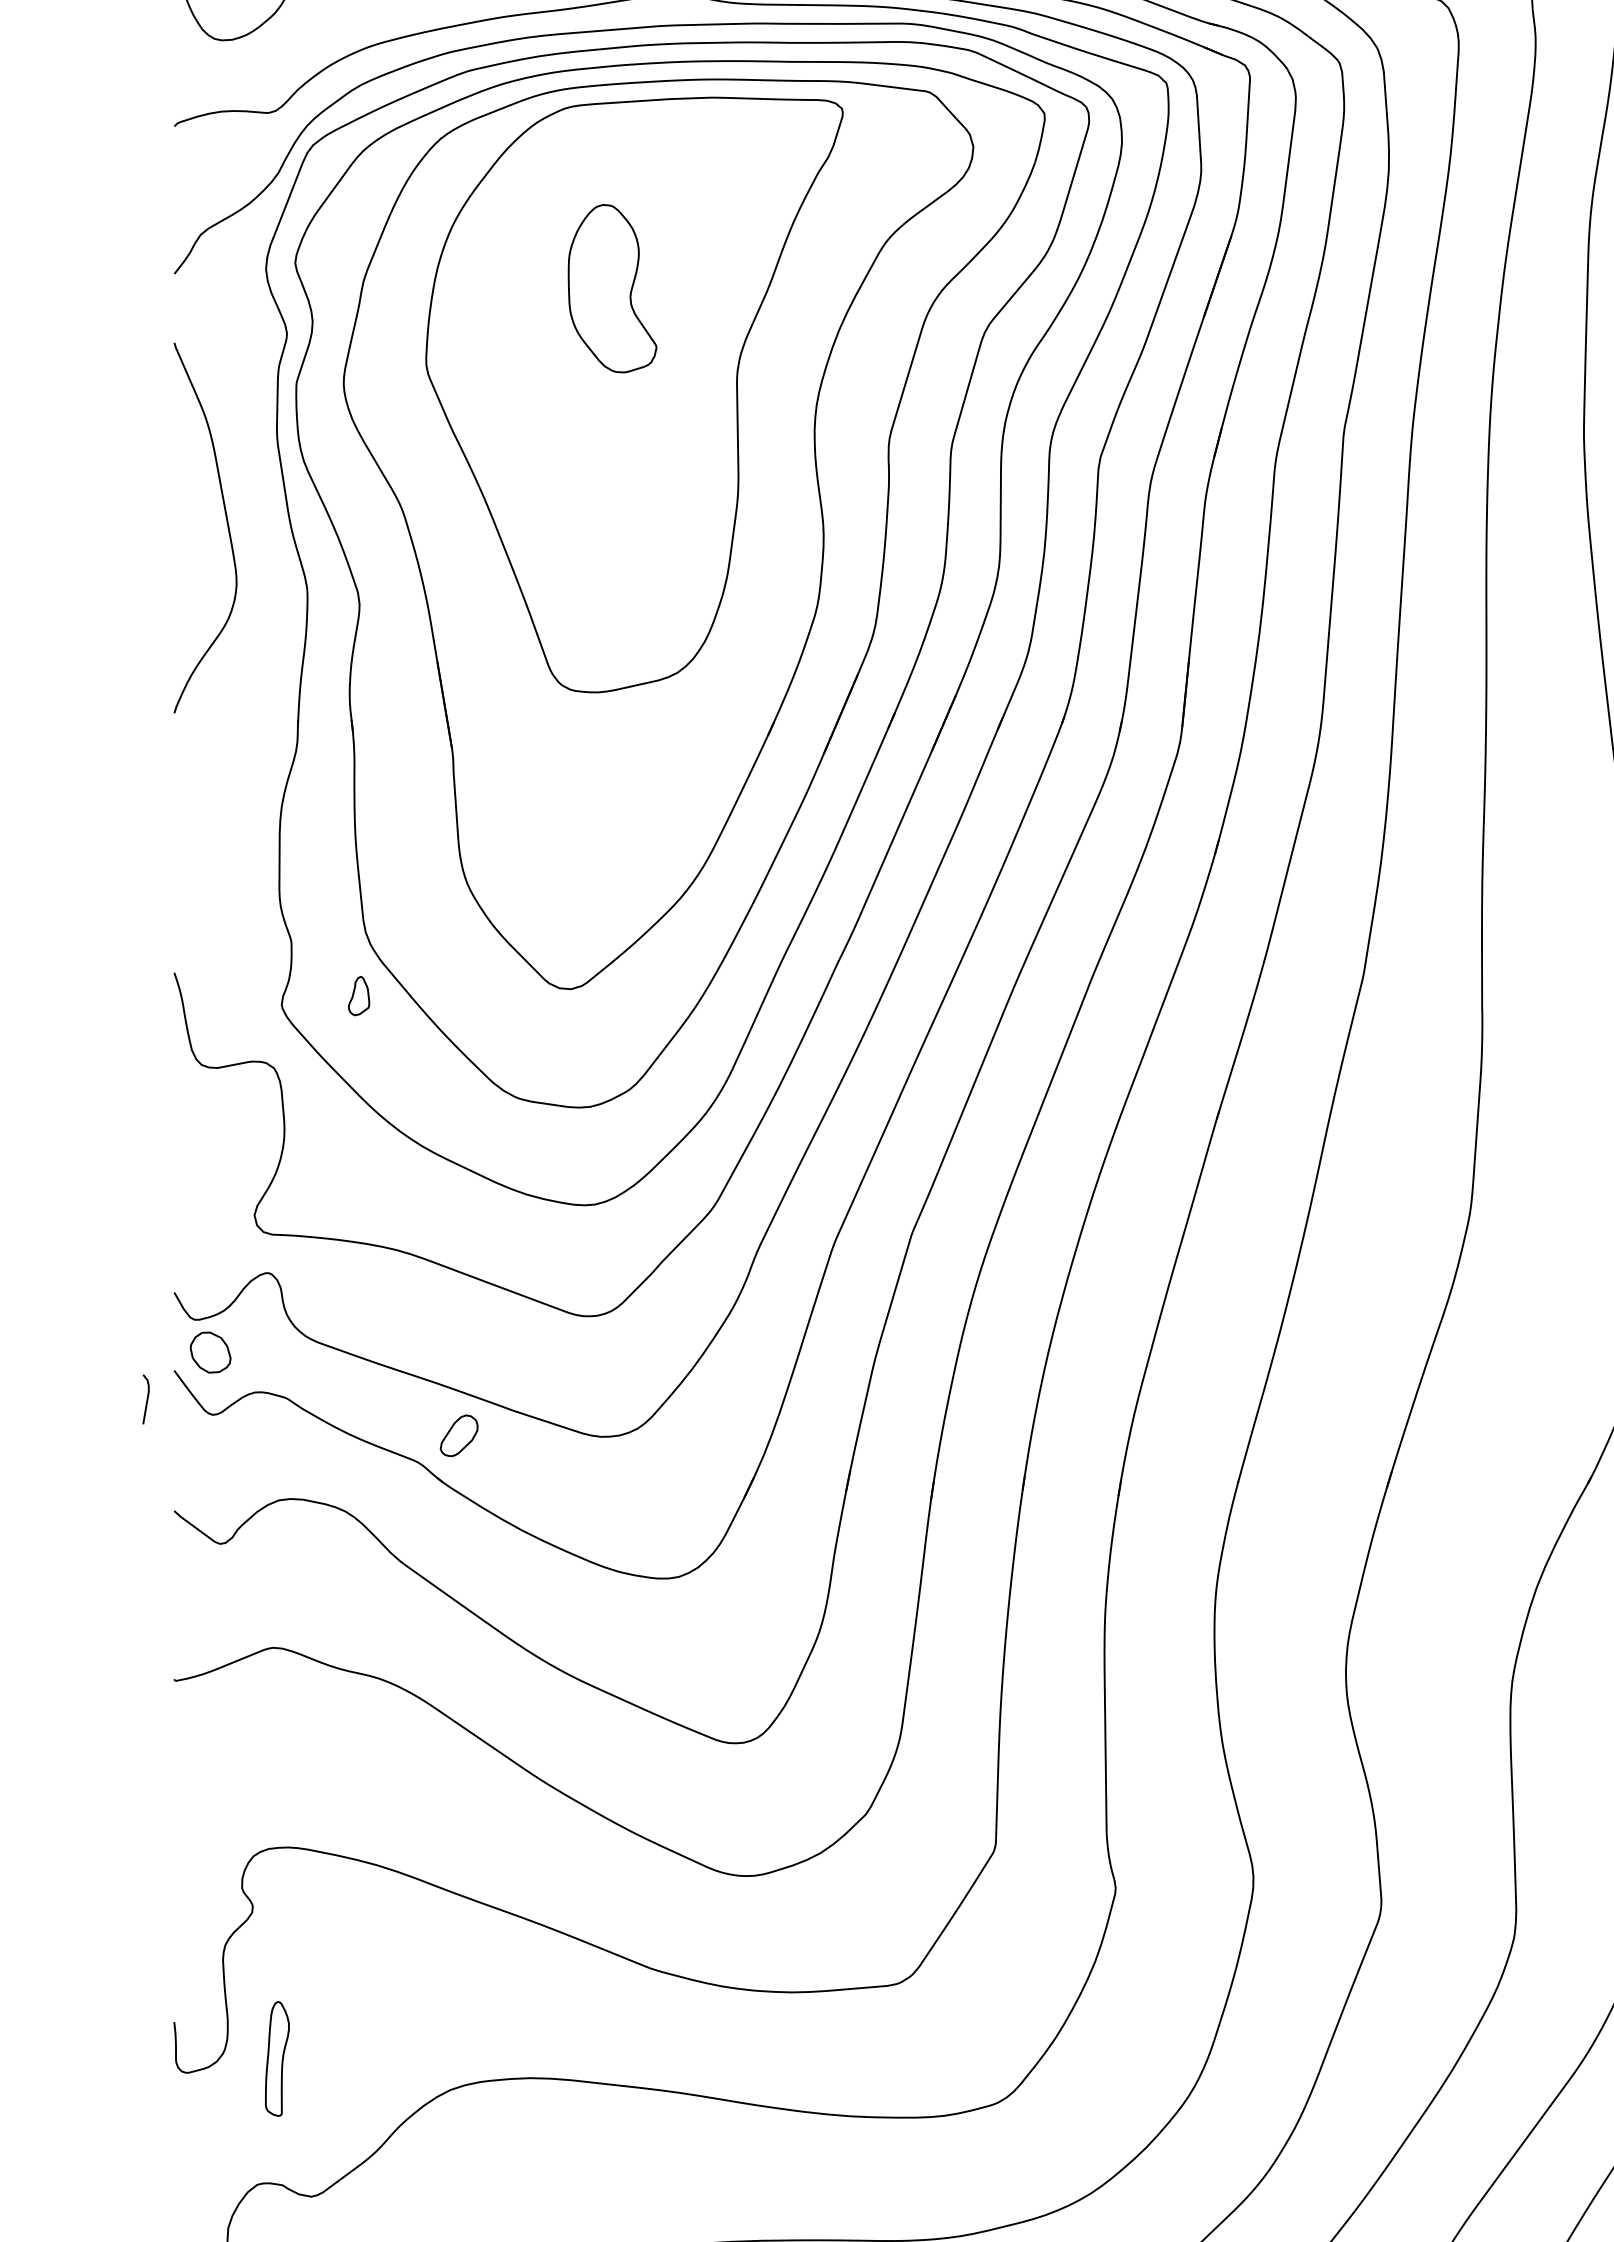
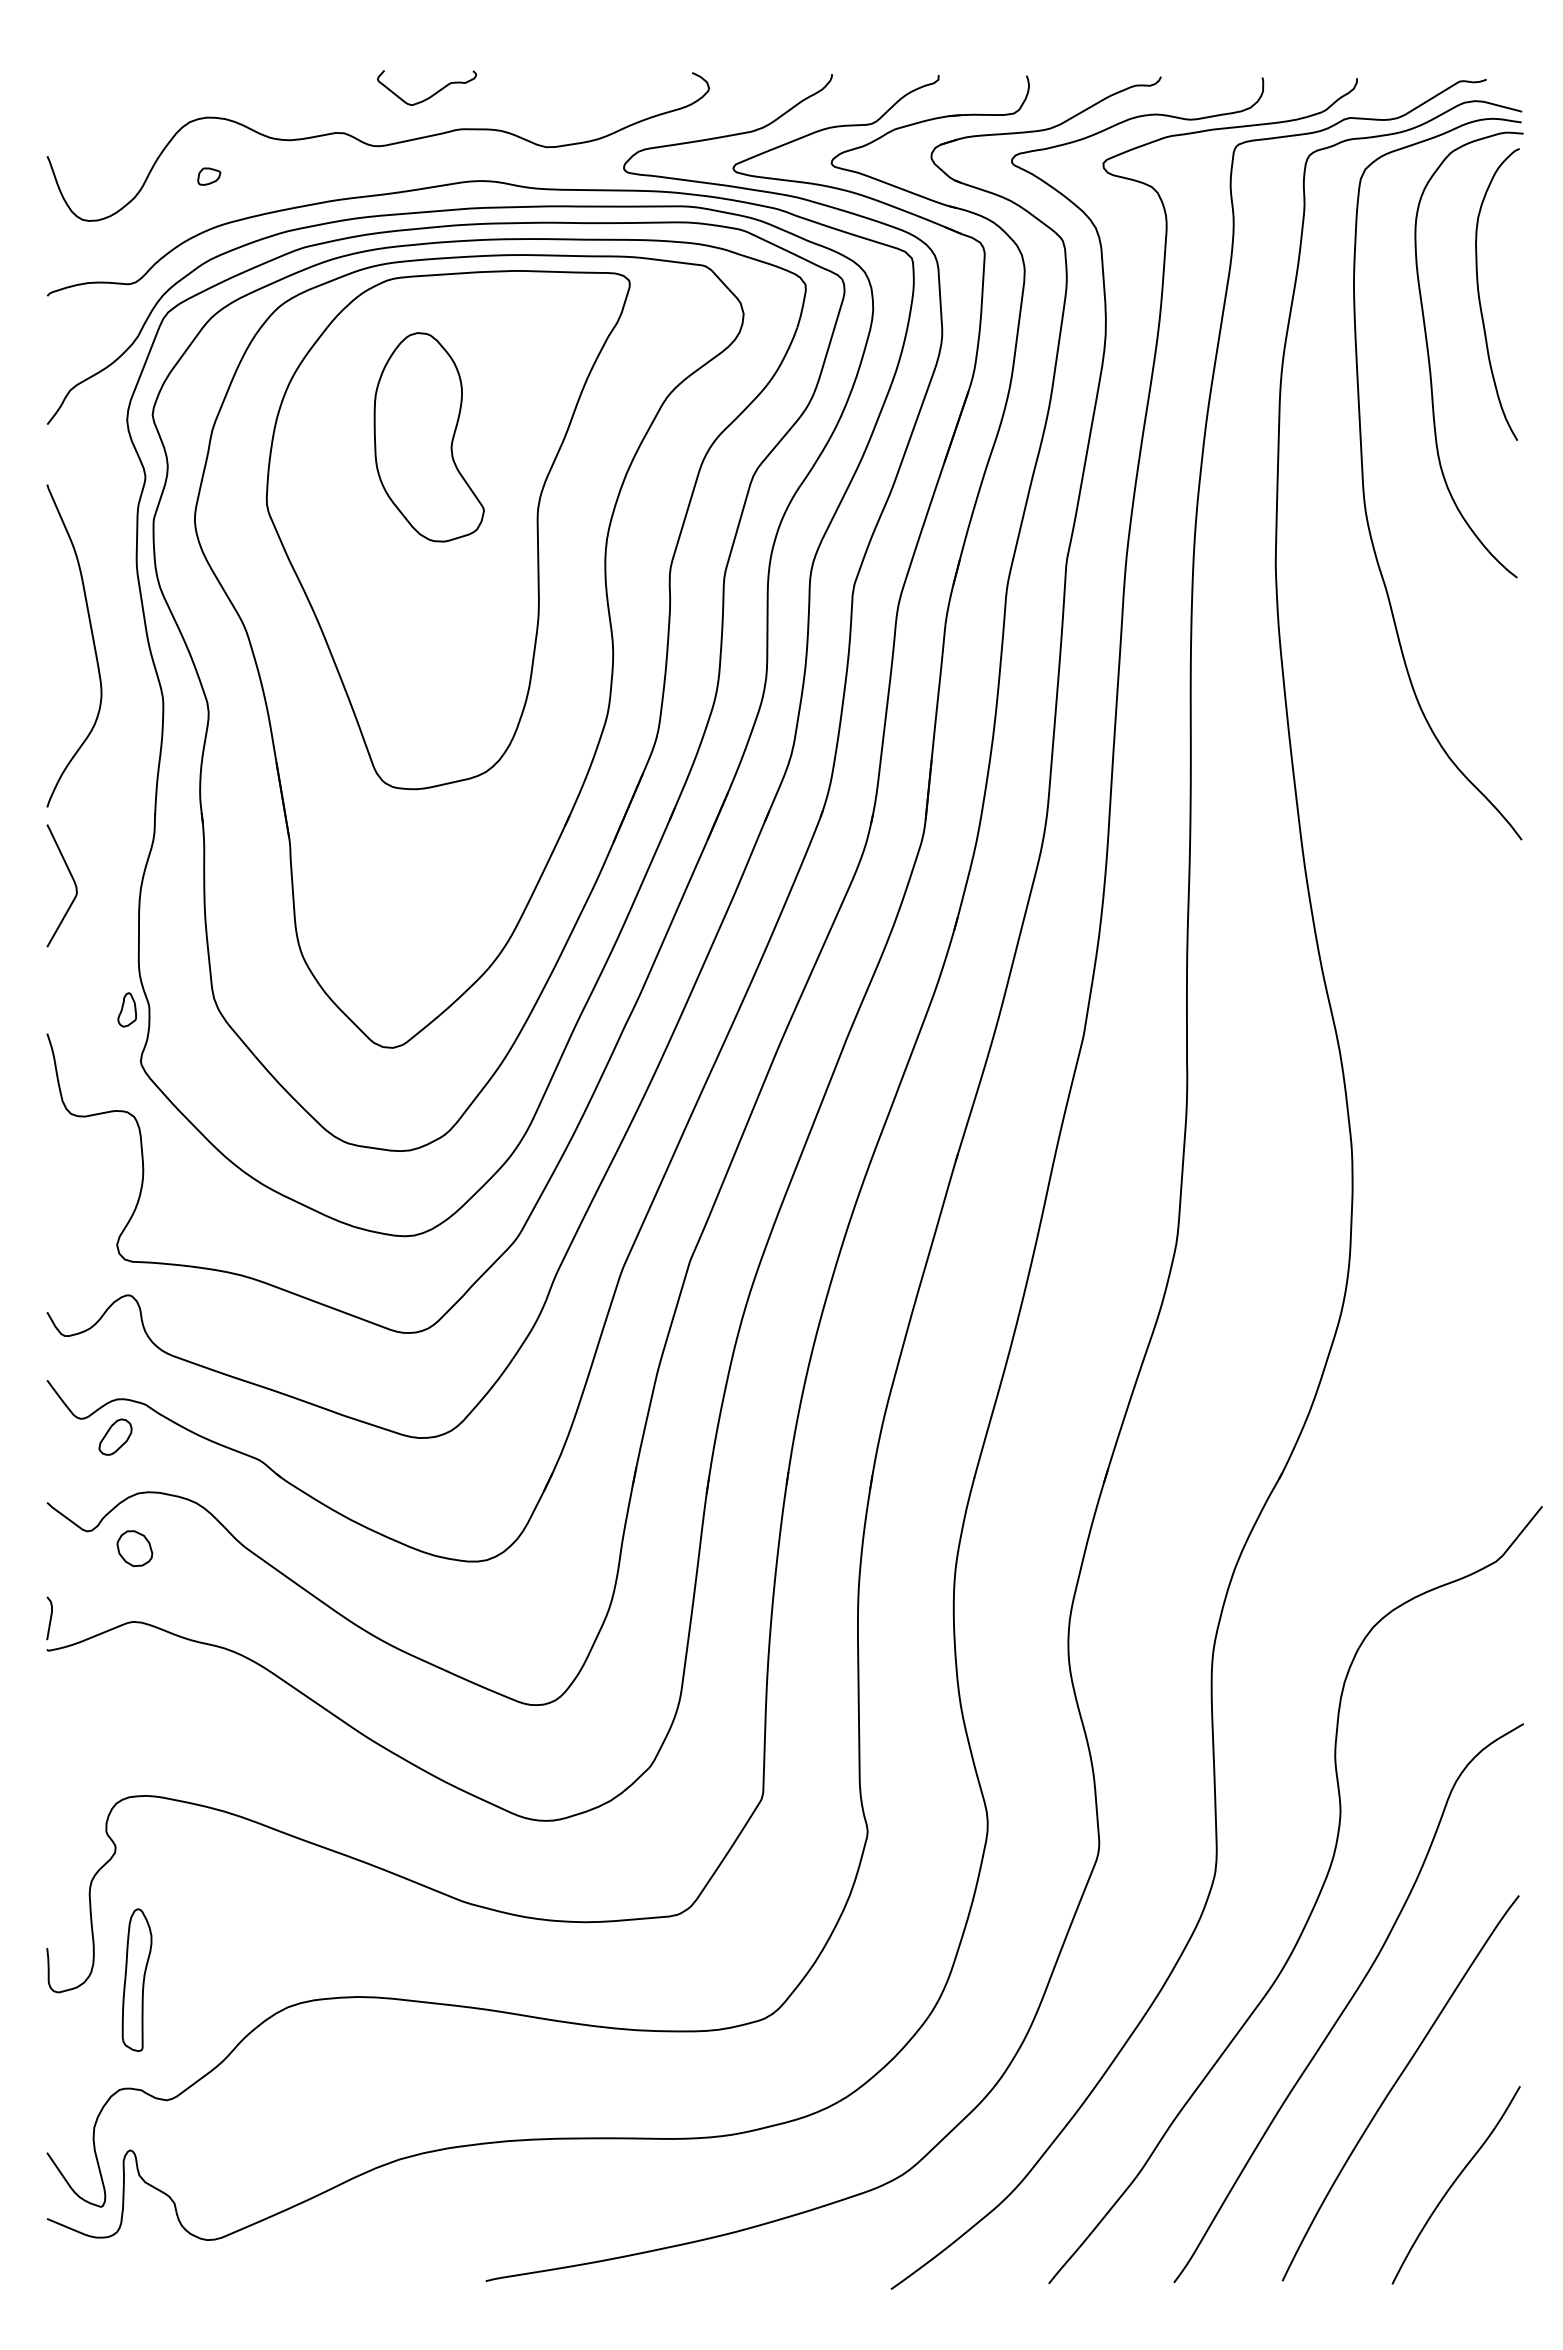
part: (611, 288) -> (428, 437), size x1.43
curve: (203, 797) -> (72, 880), added
part: (358, 995) -> (126, 1009), moved
part: (210, 1352) -> (134, 1548), moved
line: (147, 1399) -> (50, 1618), moved
part: (459, 1435) -> (115, 1436), moved
part: (276, 2059) -> (136, 1980), size x1.43

